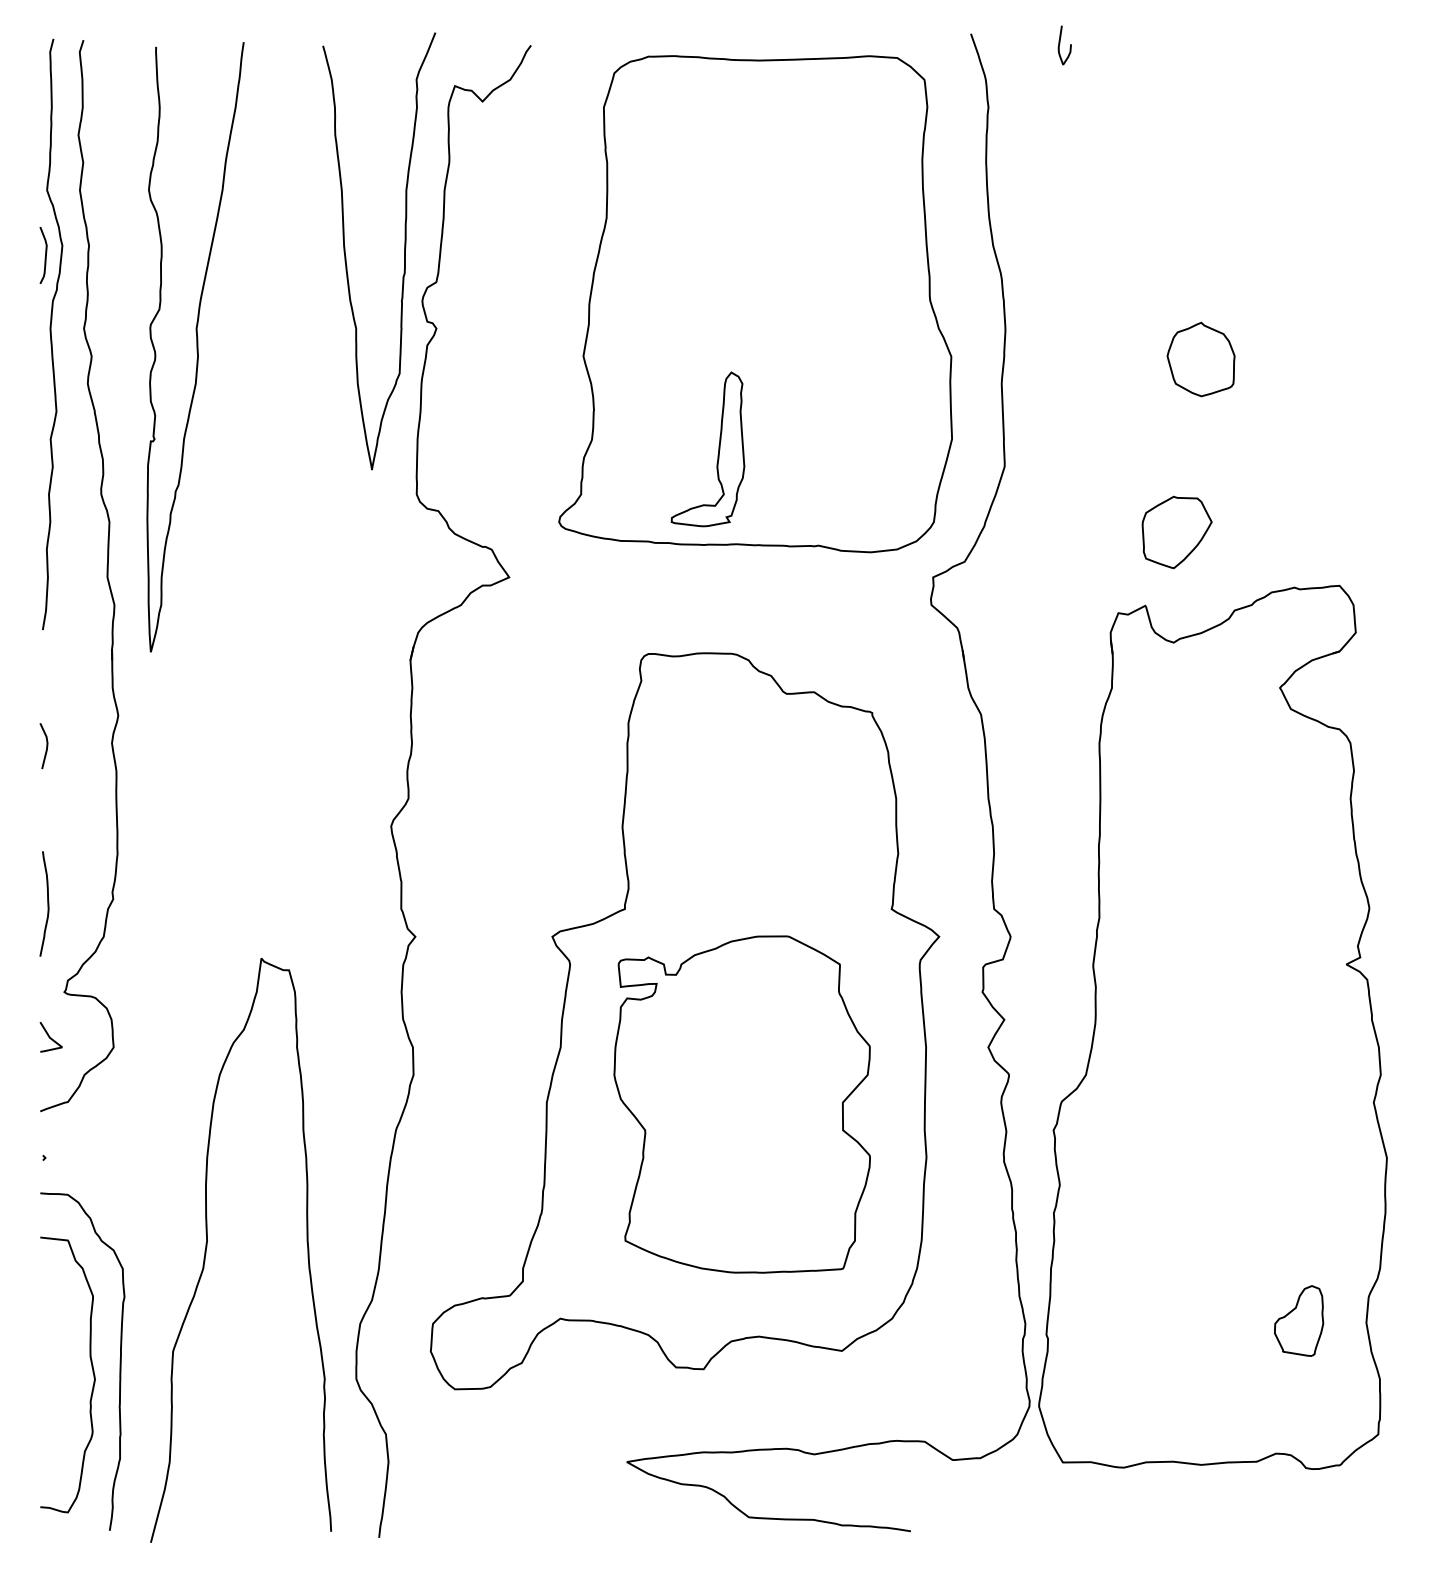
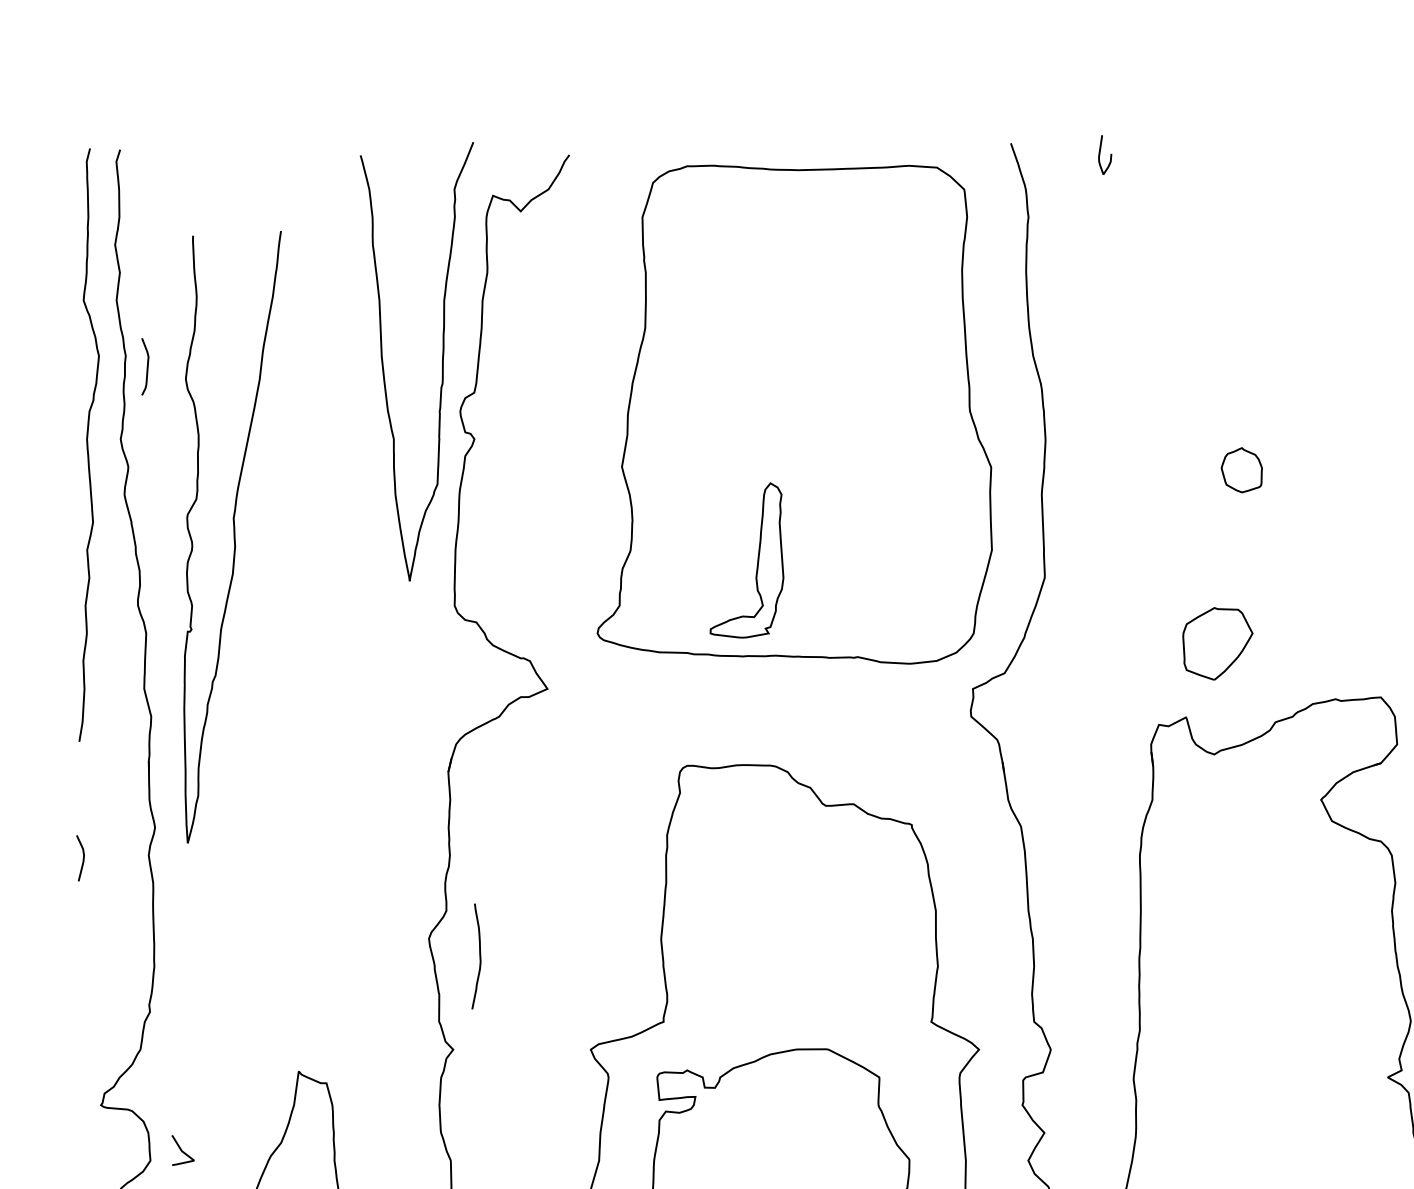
curve: (45, 255) -> (147, 366), moved
curve: (196, 347) -> (233, 537), moved
part: (1200, 359) -> (1241, 470), size x0.6
curve: (47, 903) -> (479, 956), moved
line: (50, 1037) -> (182, 1150), moved

